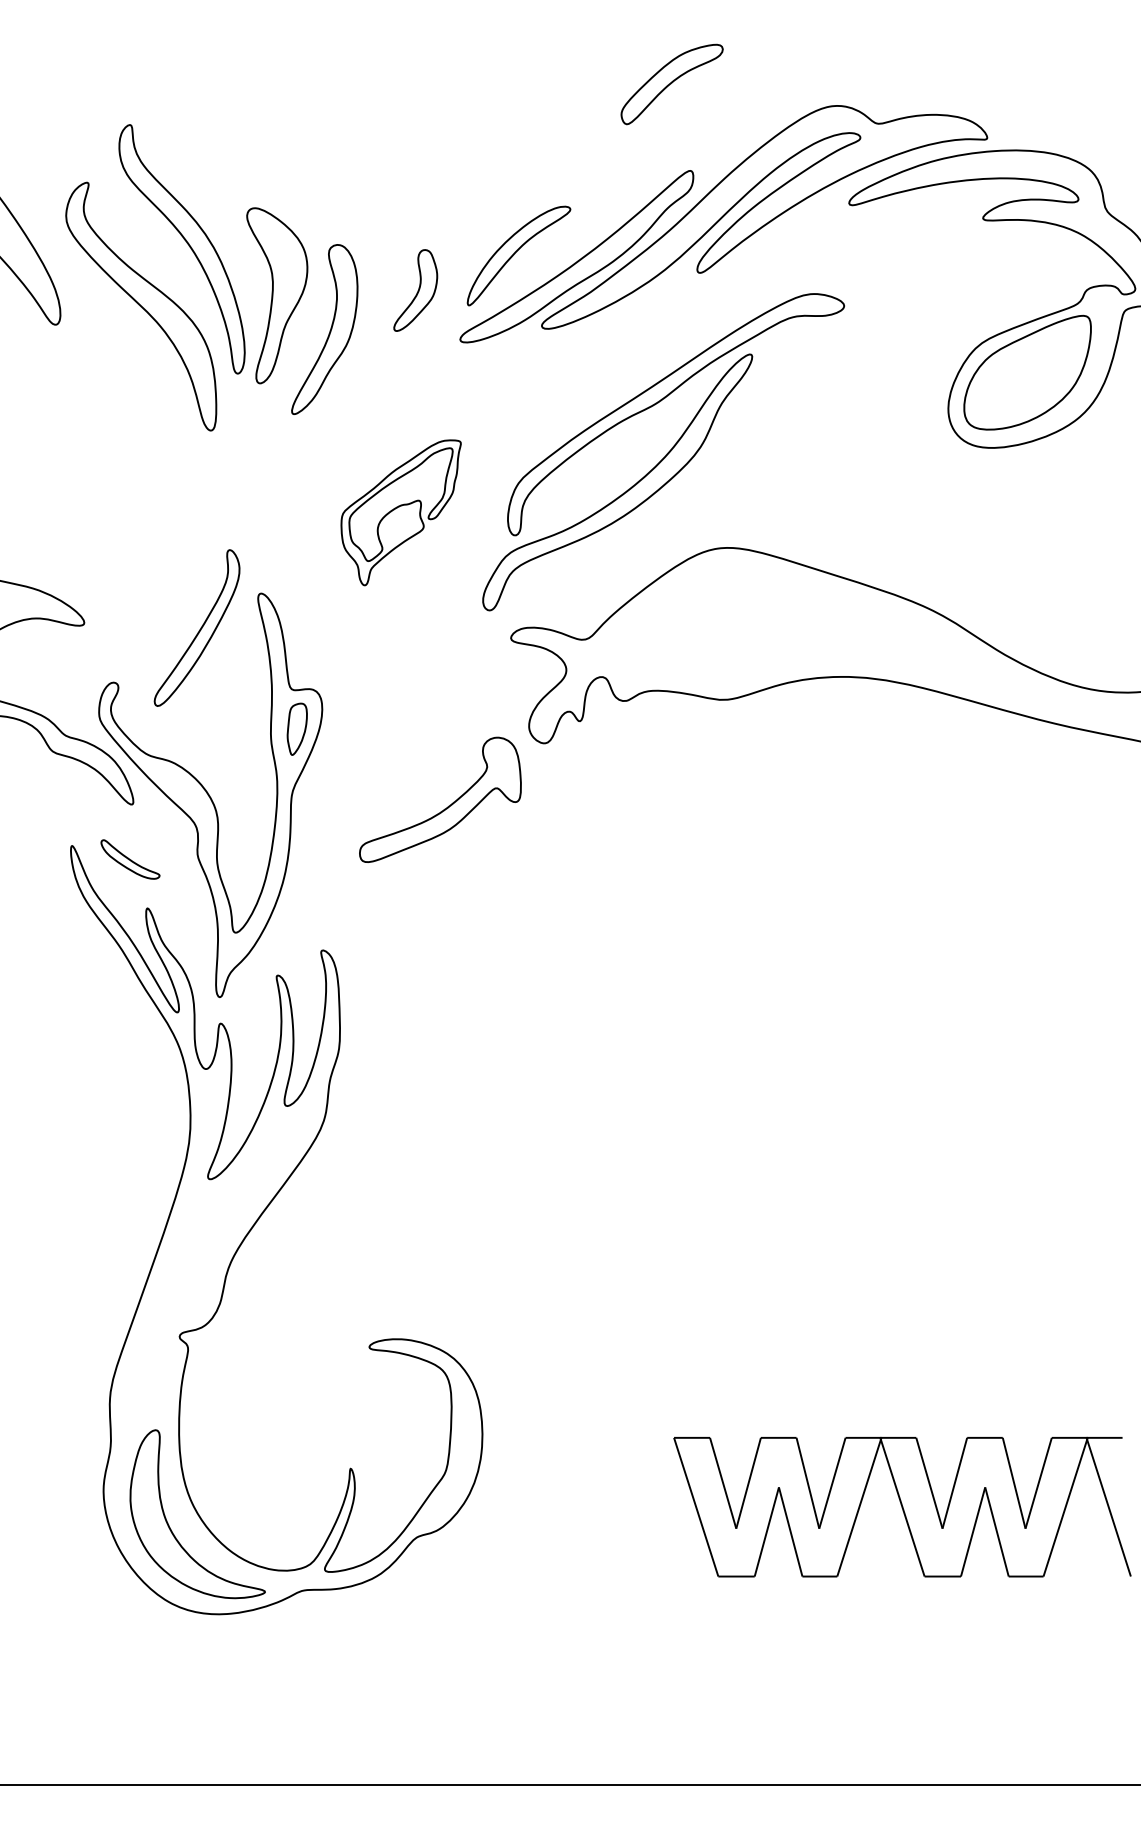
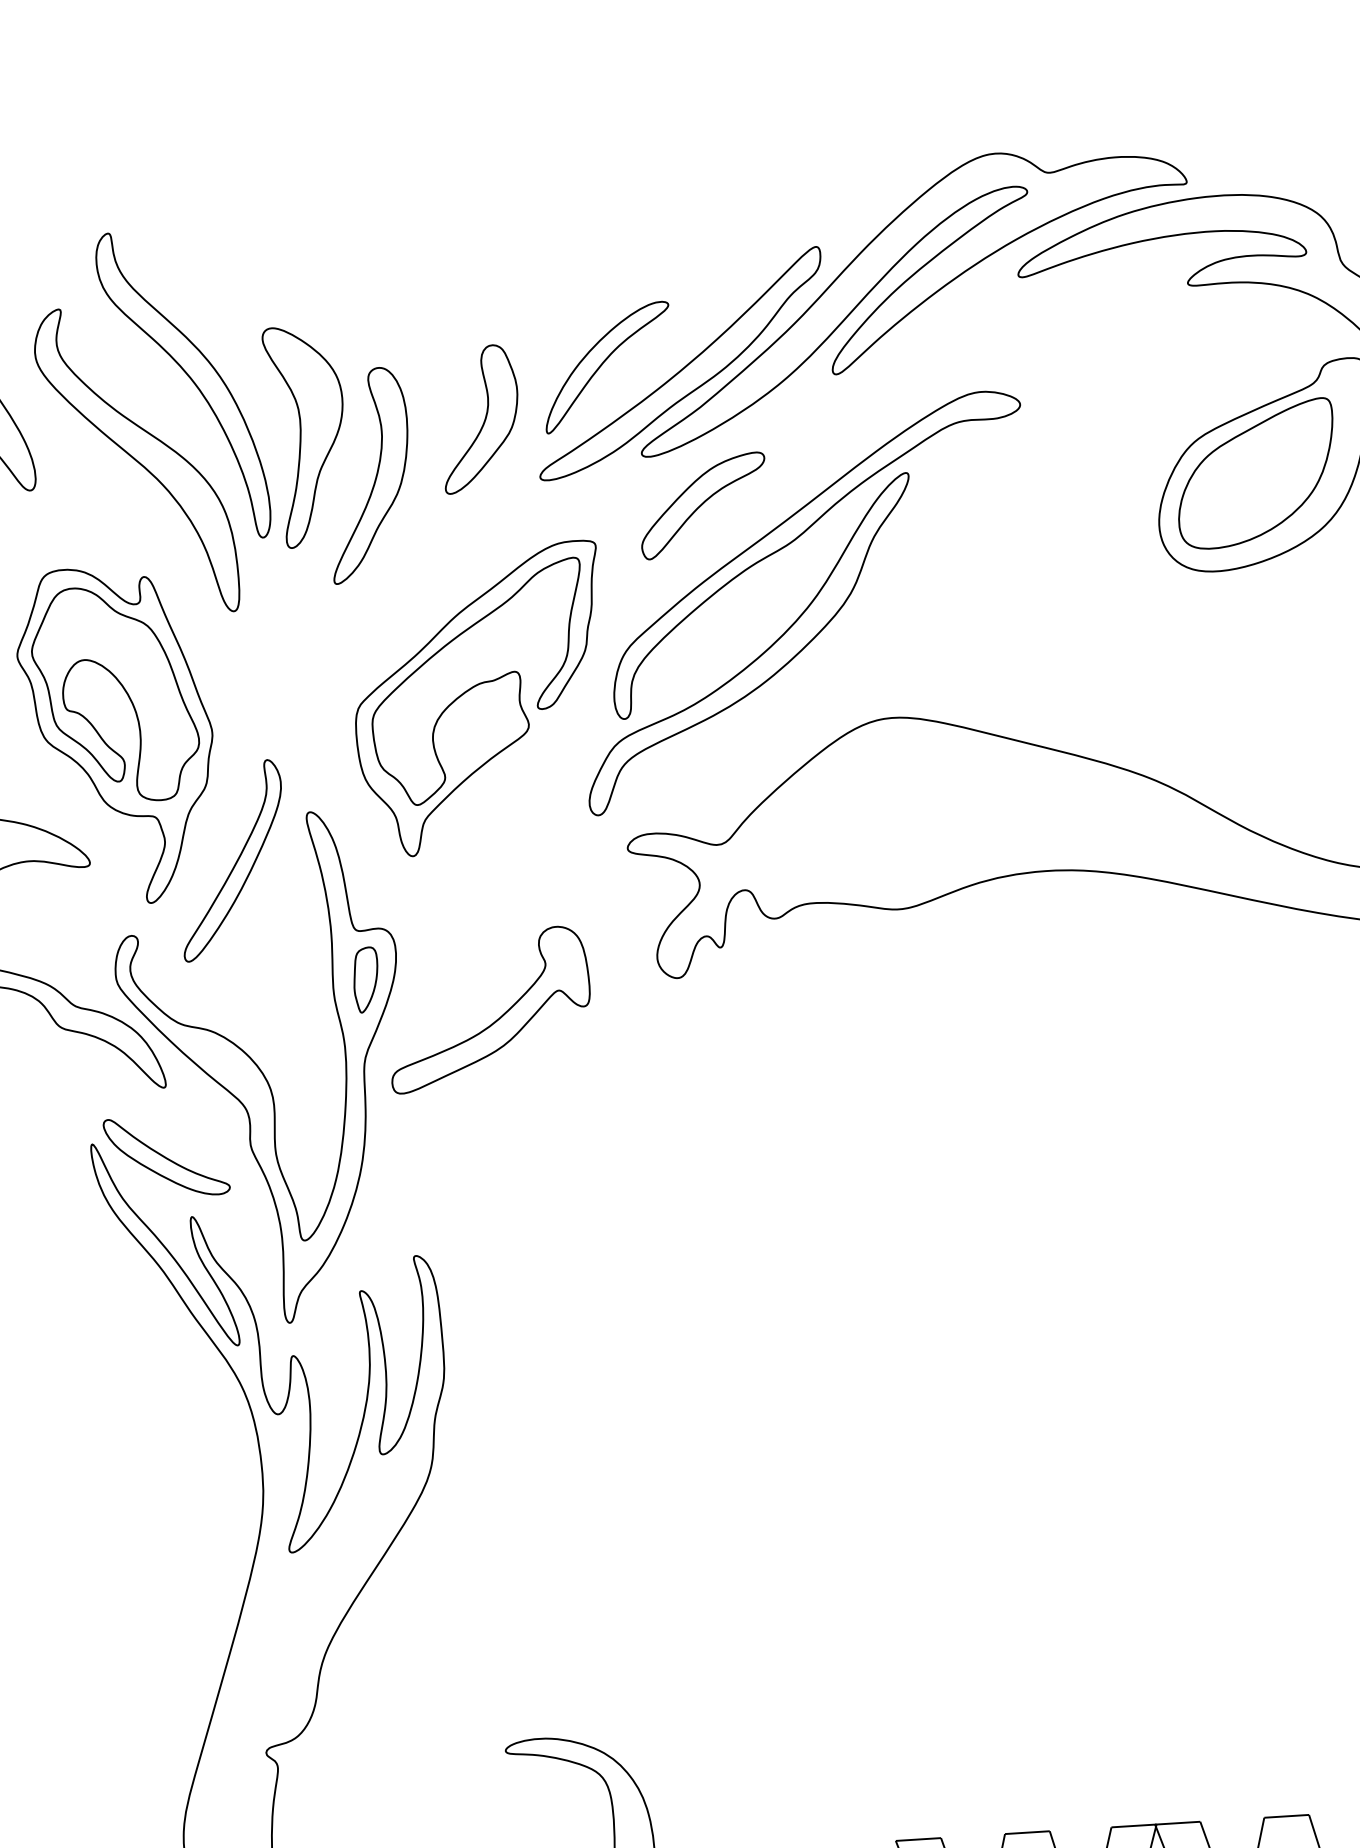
part: (671, 84) -> (702, 505), moved
part: (415, 290) -> (480, 419), size x1.43
part: (400, 512) -> (478, 699), size x1.67
part: (112, 523) -> (117, 735), added
part: (444, 808) -> (495, 1020), moved
part: (130, 859) -> (166, 1156), size x1.67

